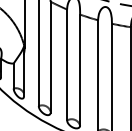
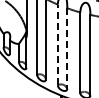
line: (66, 64) -> (57, 44), solid -> dashed
line: (80, 71) -> (67, 49), solid -> dashed

